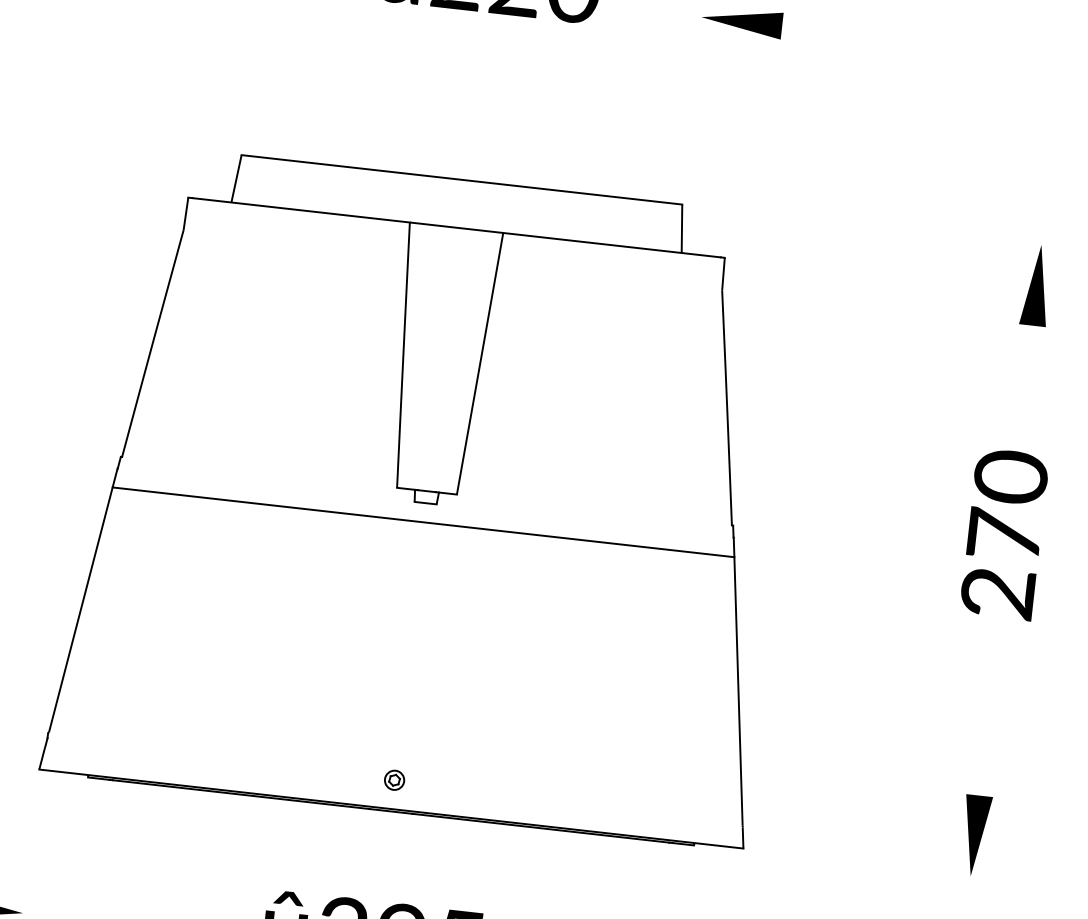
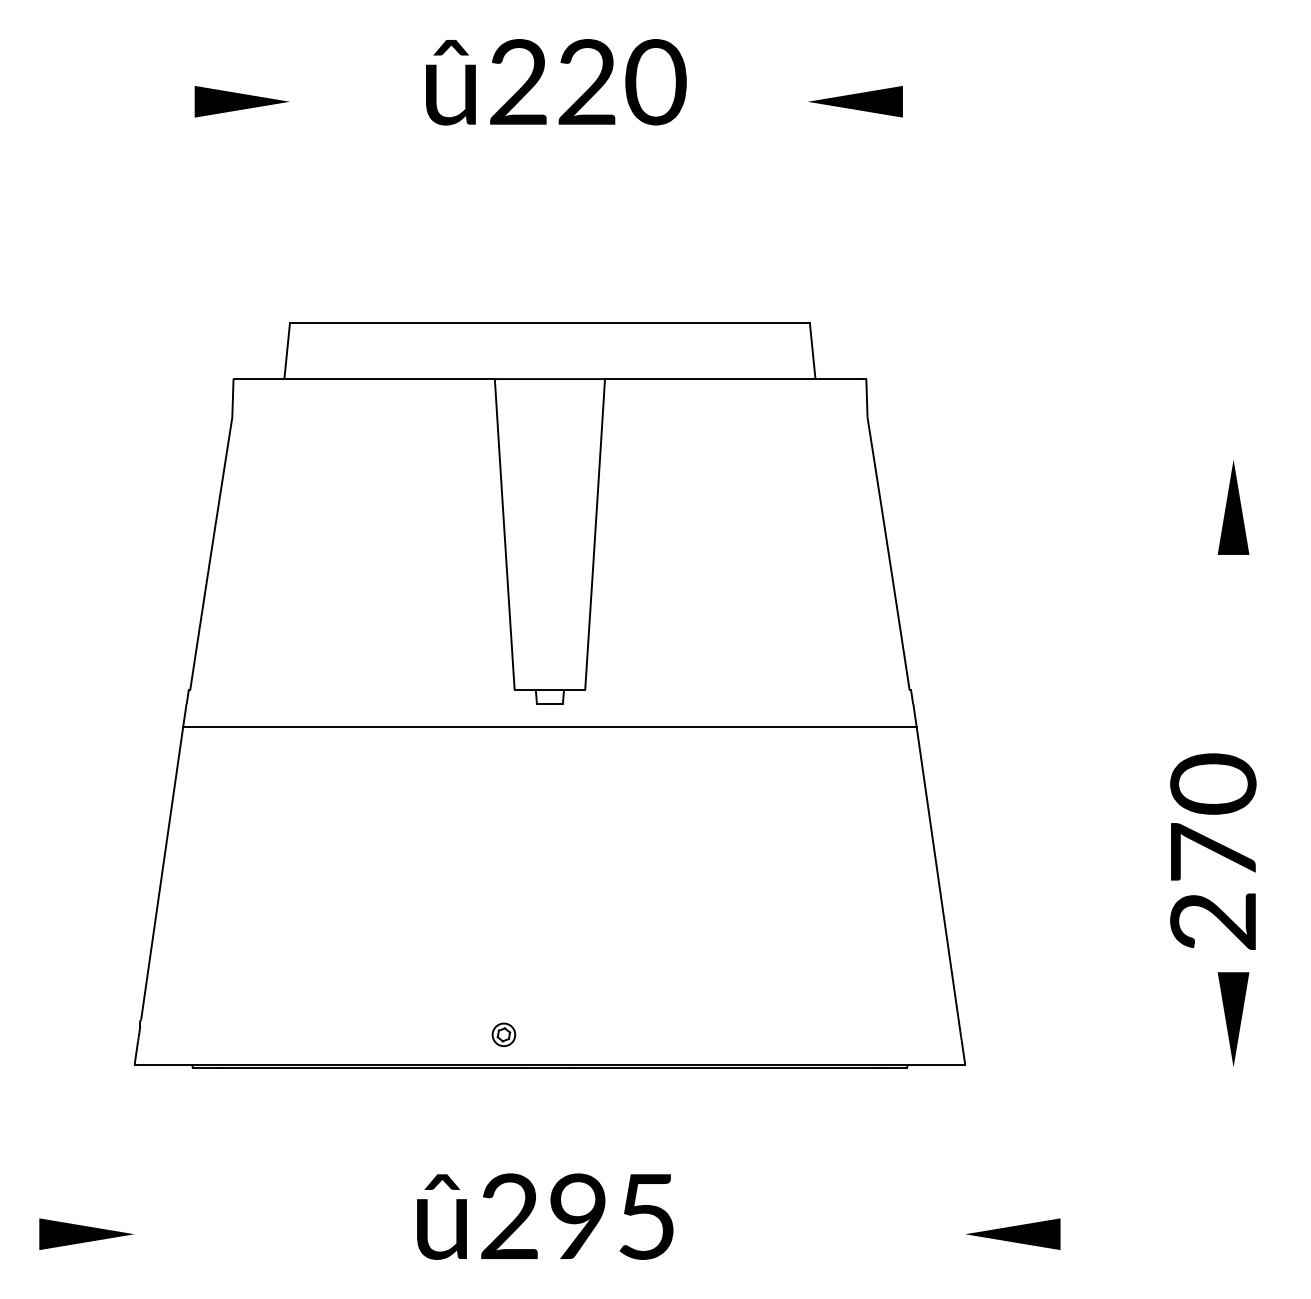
part: (1036, 285) -> (1233, 507), moved
text: (1004, 534) -> (1213, 851), moved
part: (394, 779) -> (503, 1034), moved

